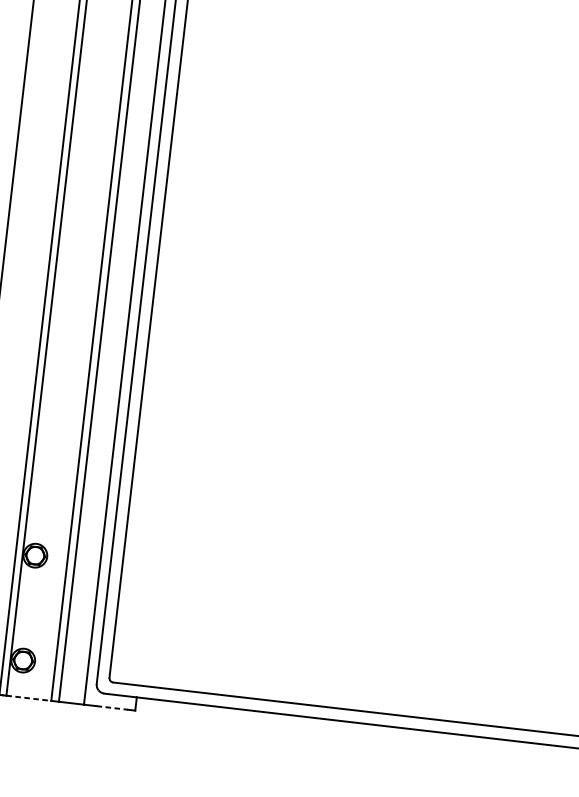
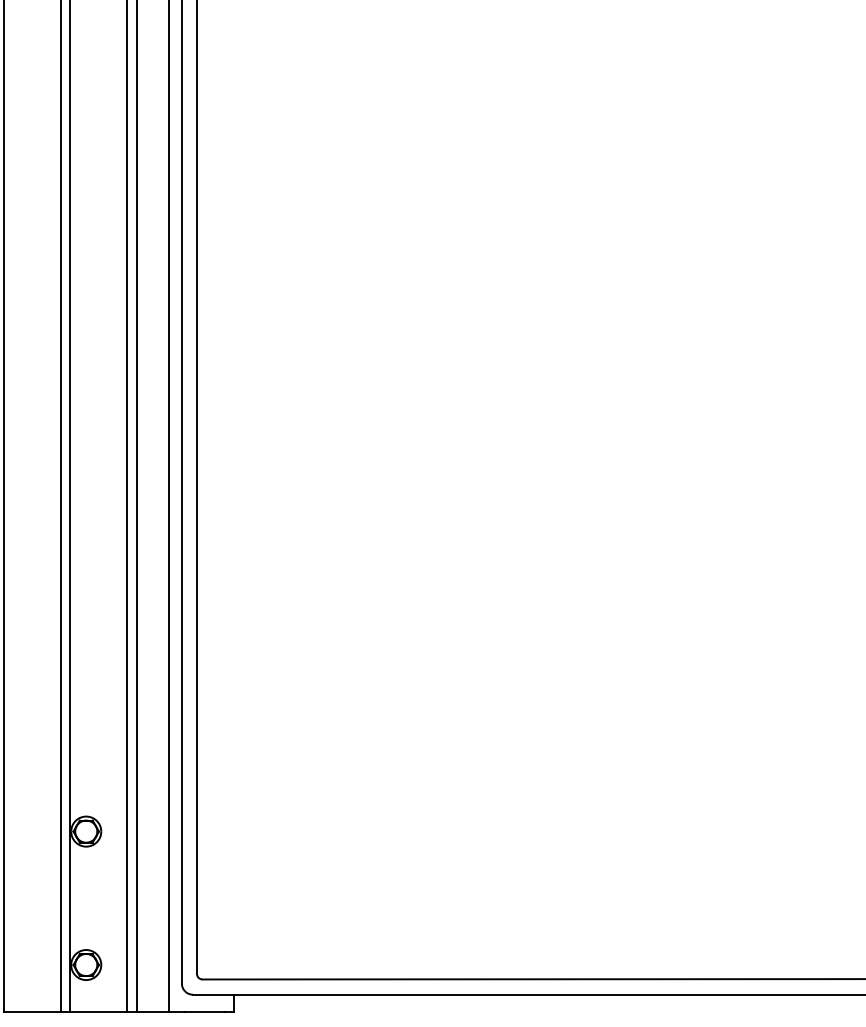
line: (28, 698) -> (98, 1011), dashed -> solid
line: (111, 707) -> (204, 1011), dashed -> solid

